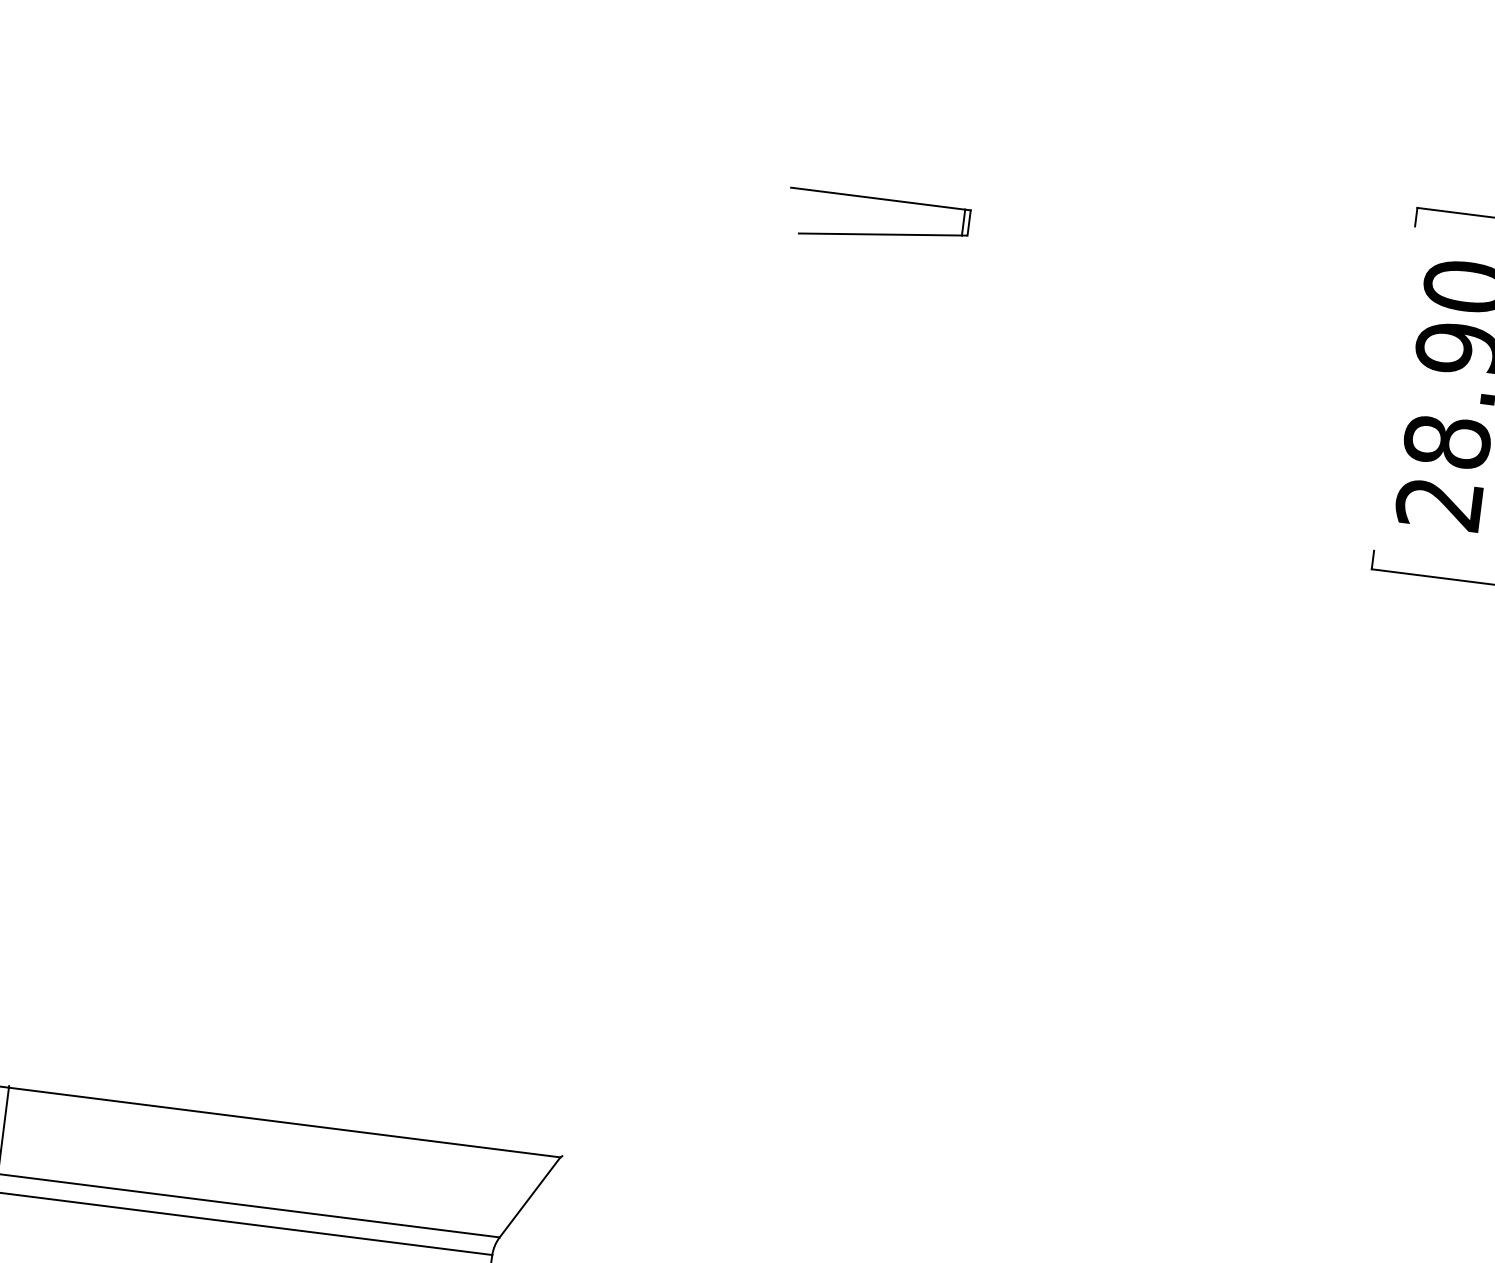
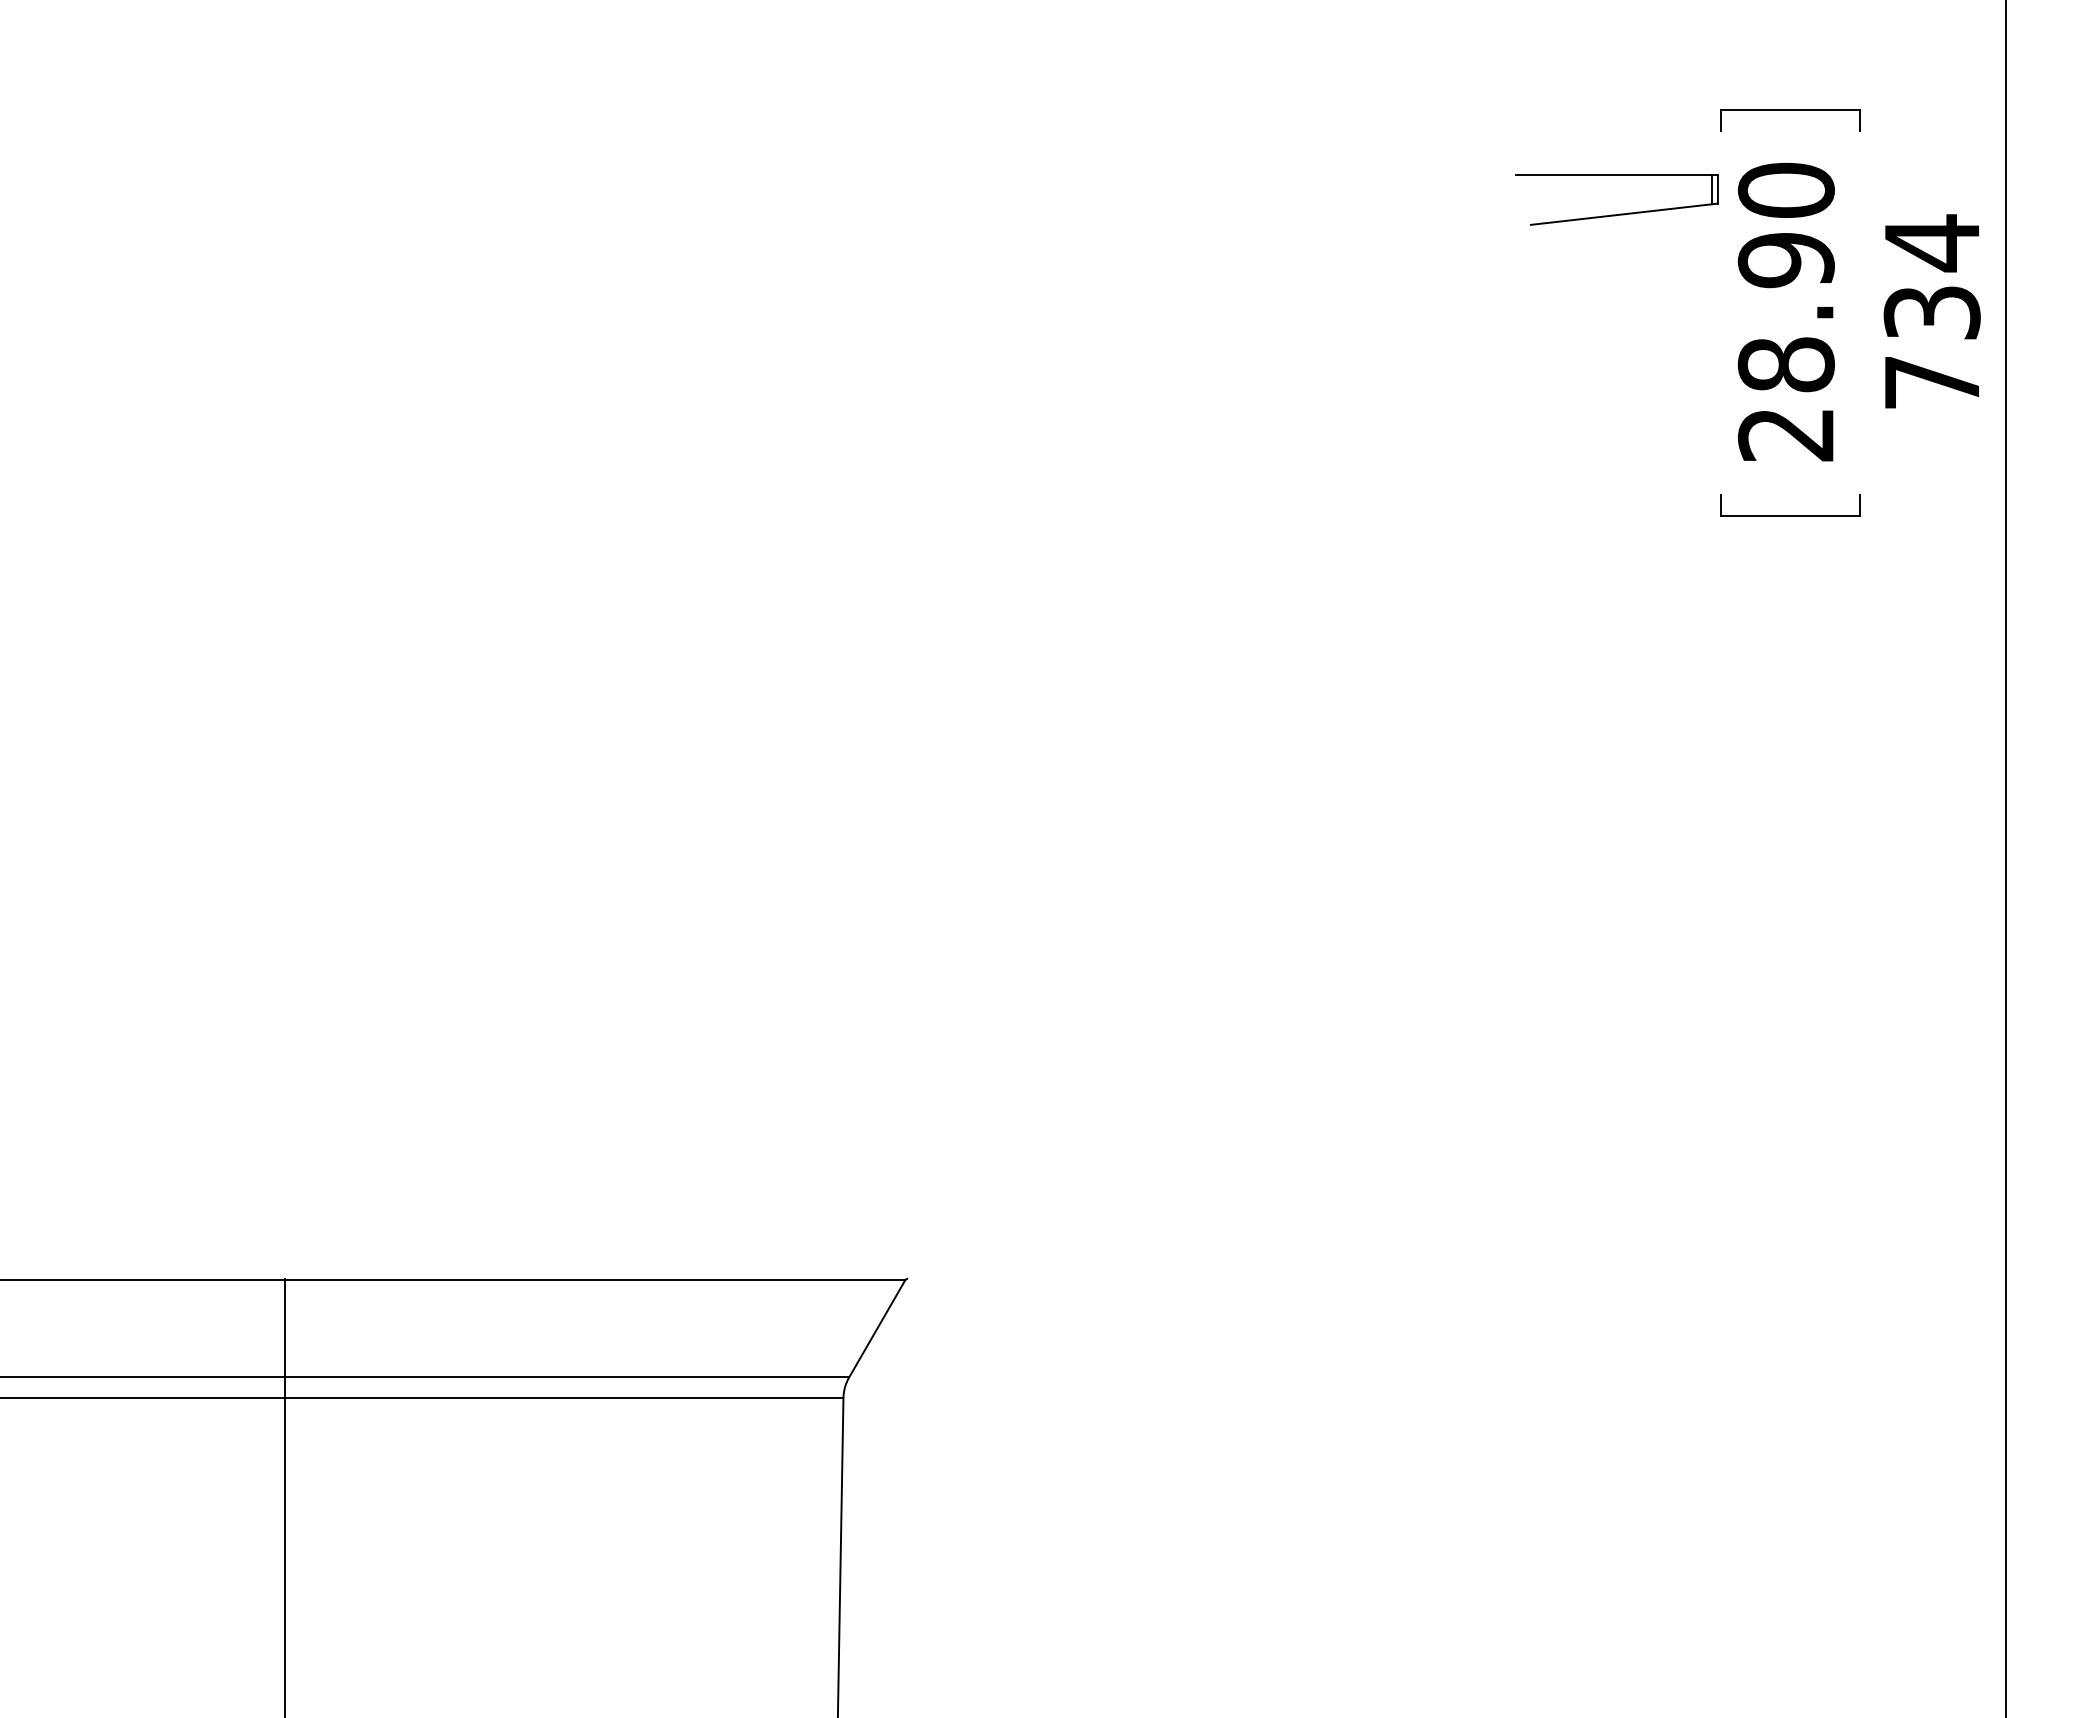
part: (879, 233) -> (1619, 213), moved

